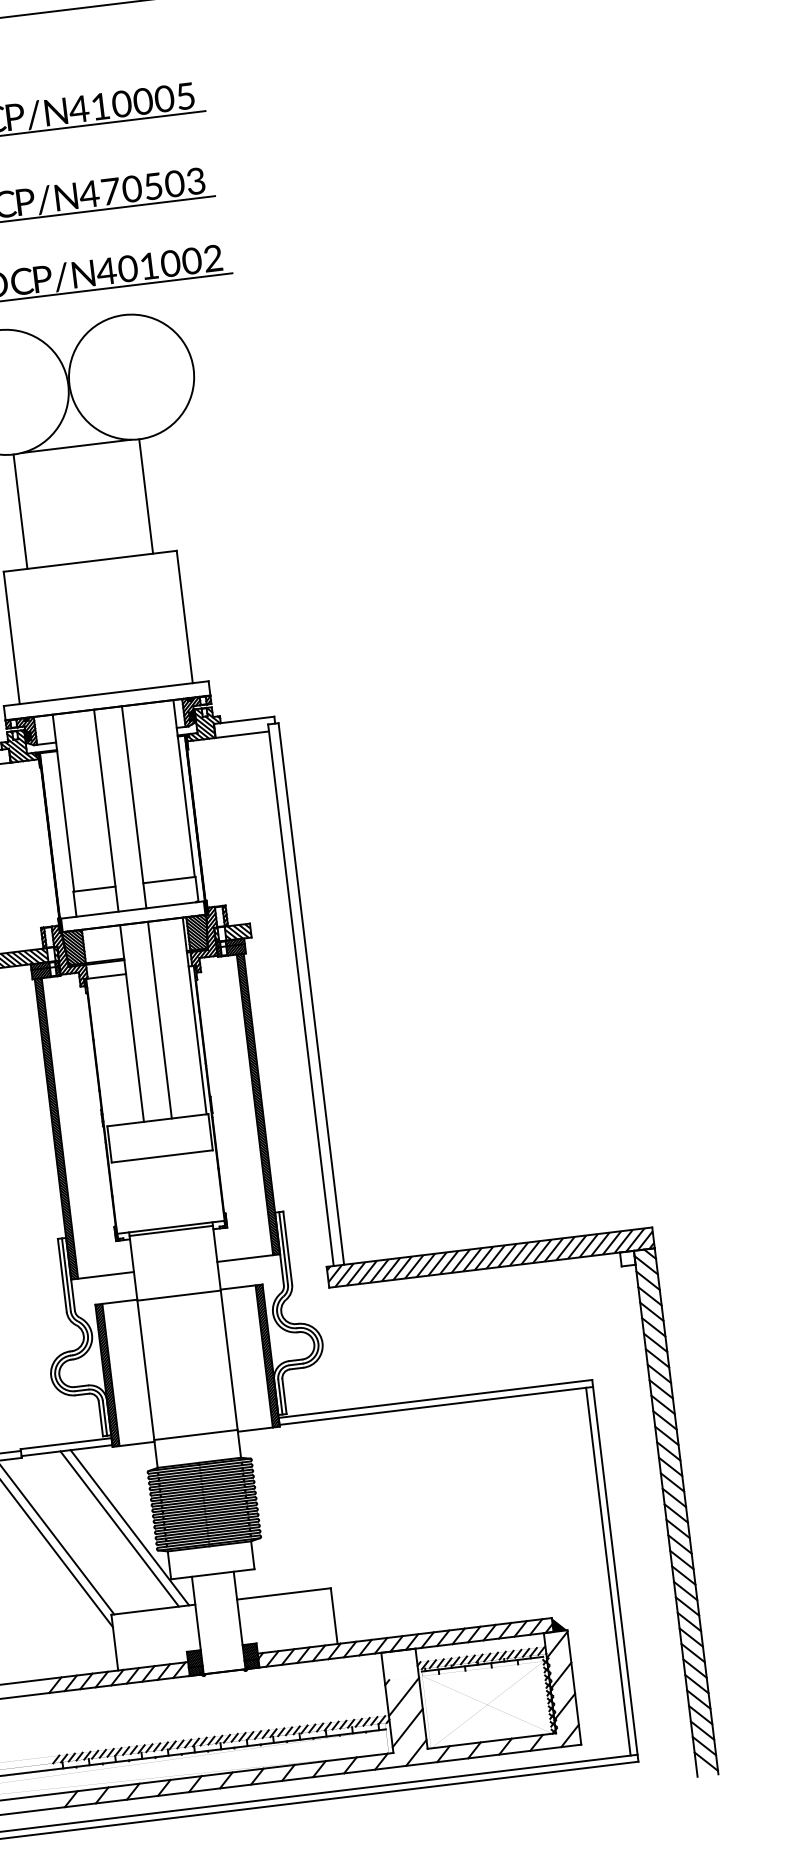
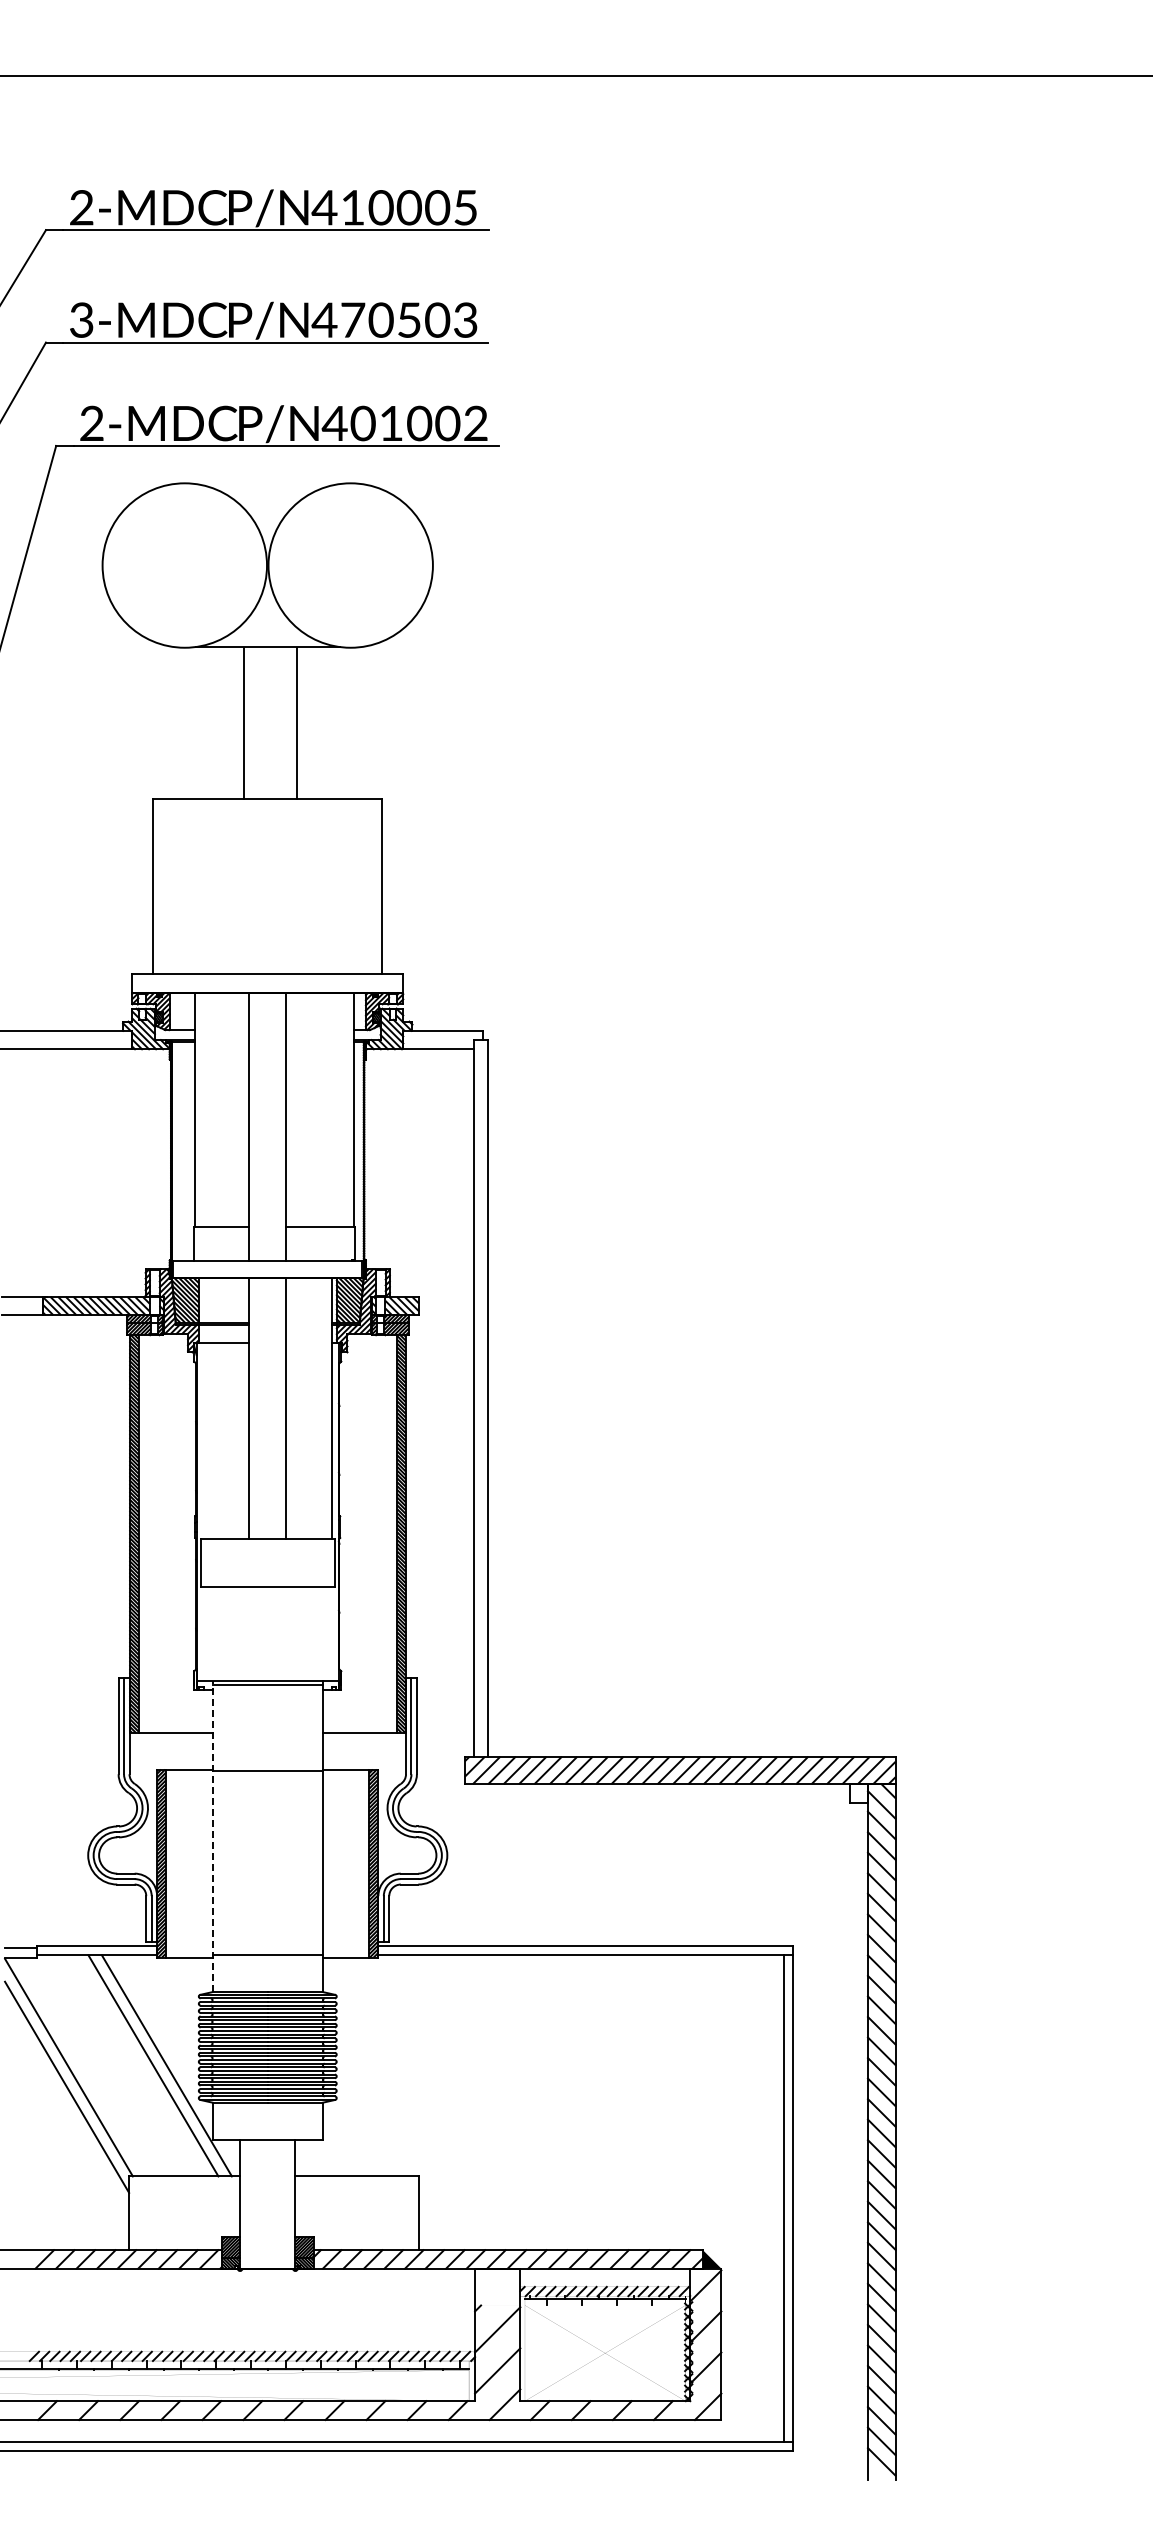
line: (145, 496) -> (296, 723), moved
line: (20, 511) -> (243, 723), moved
line: (143, 1350) -> (212, 1836), solid -> dashed

